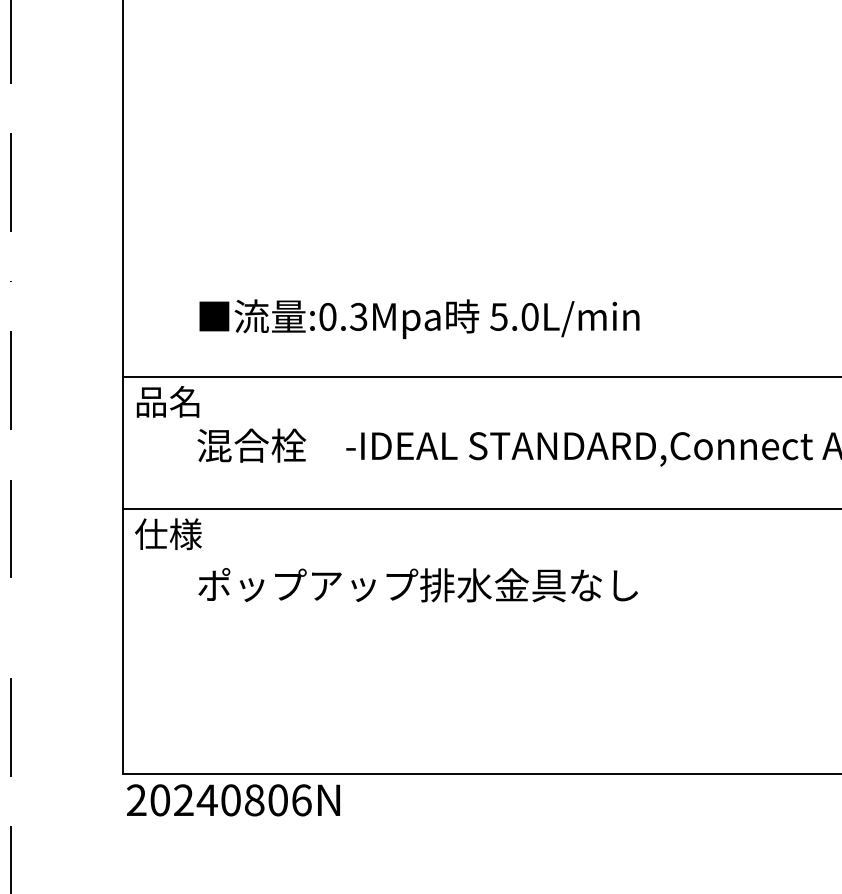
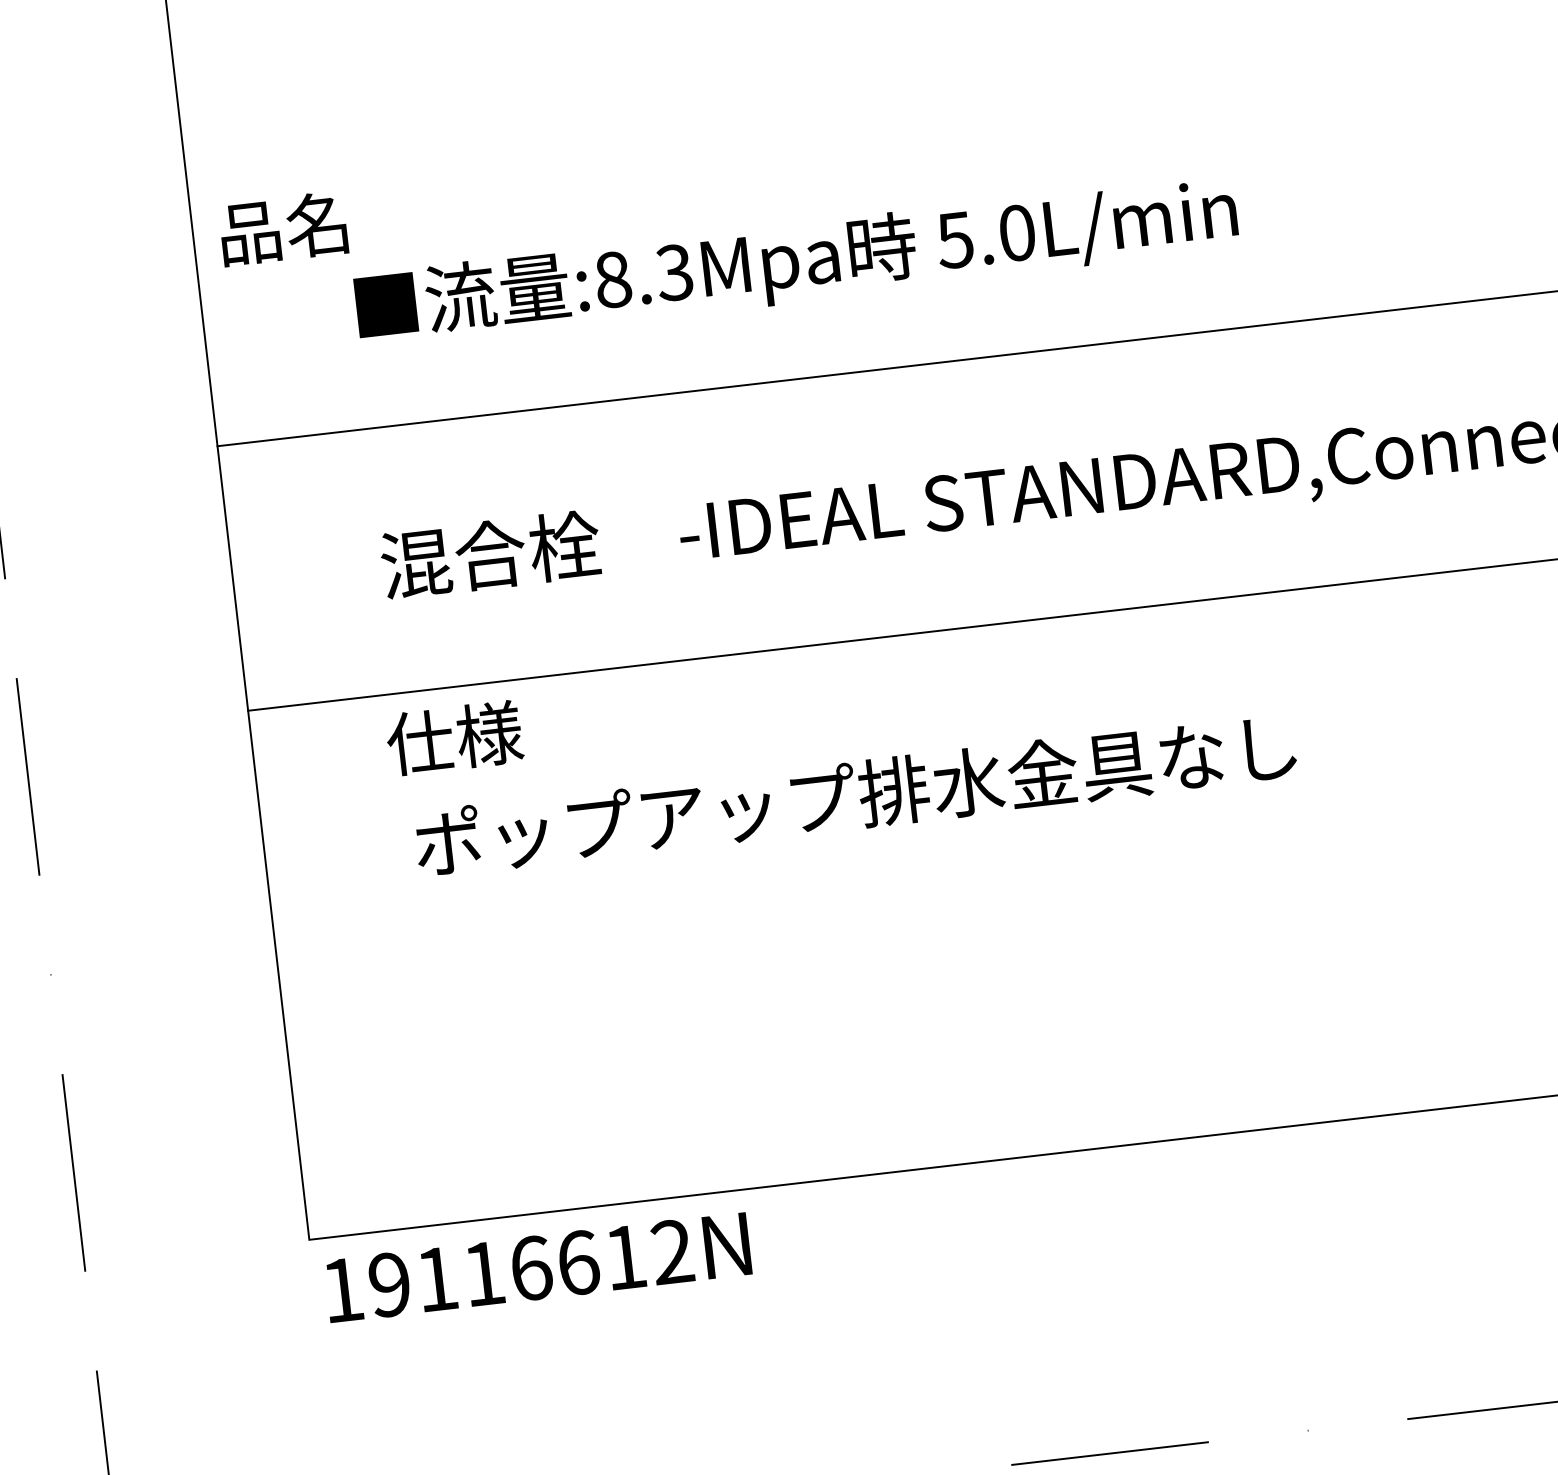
text: (327, 316) -> (612, 279), :0.3Mpa -> :8.3Mpa
text: (167, 401) -> (282, 228), moved
text: (168, 534) -> (454, 738), moved
text: (219, 800) -> (508, 1271), 20240806N -> 19116612N

